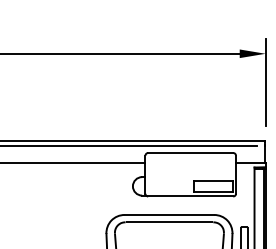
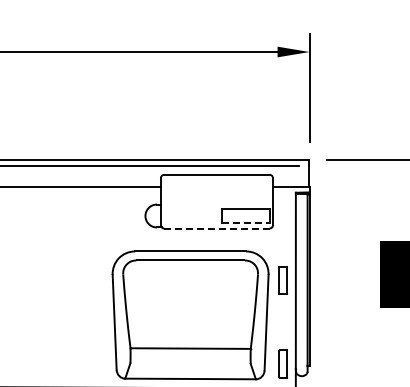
line: (214, 191) -> (246, 222), solid -> dashed
line: (190, 196) -> (216, 228), solid -> dashed

